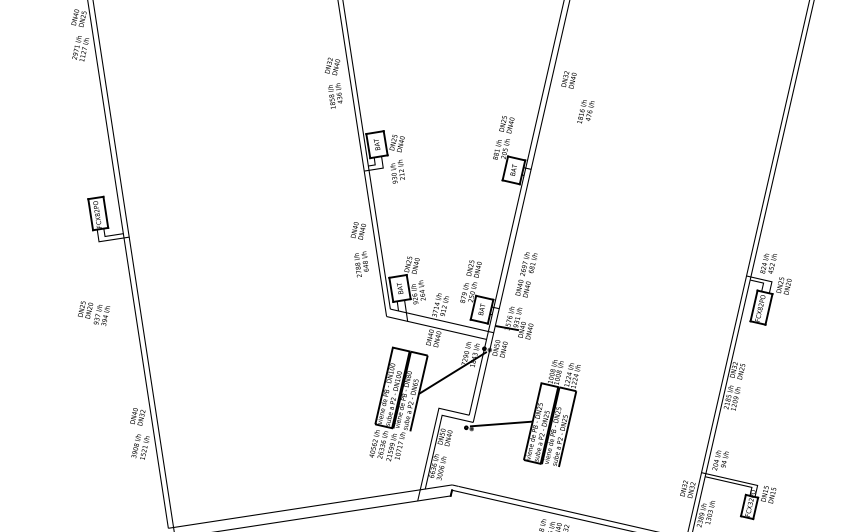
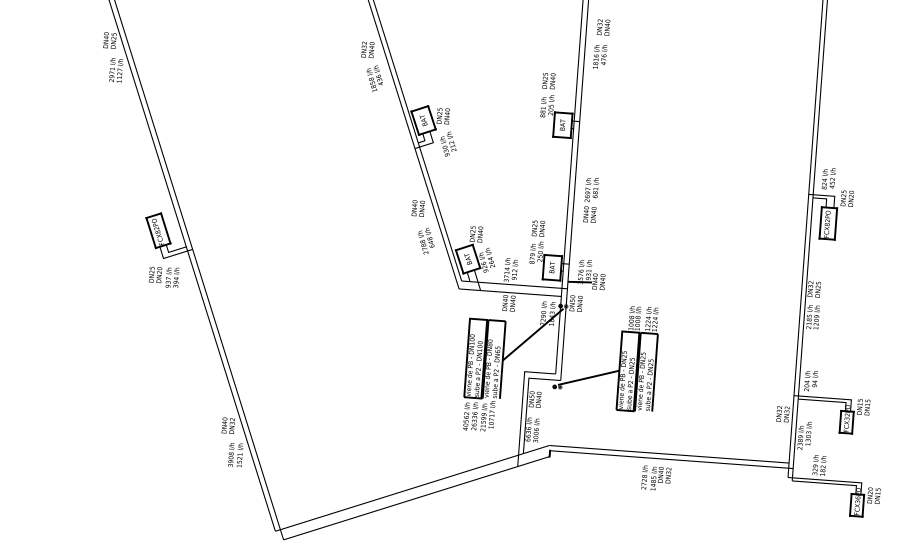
text: (586, 111) -> (600, 56), moved
text: (526, 274) -> (591, 200), moved
text: (93, 312) -> (163, 276), moved

